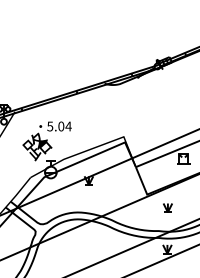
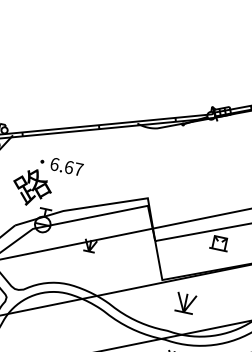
text: (59, 126) -> (66, 166), 5.04 -> 6.67
part: (167, 207) -> (185, 302), size x1.6

